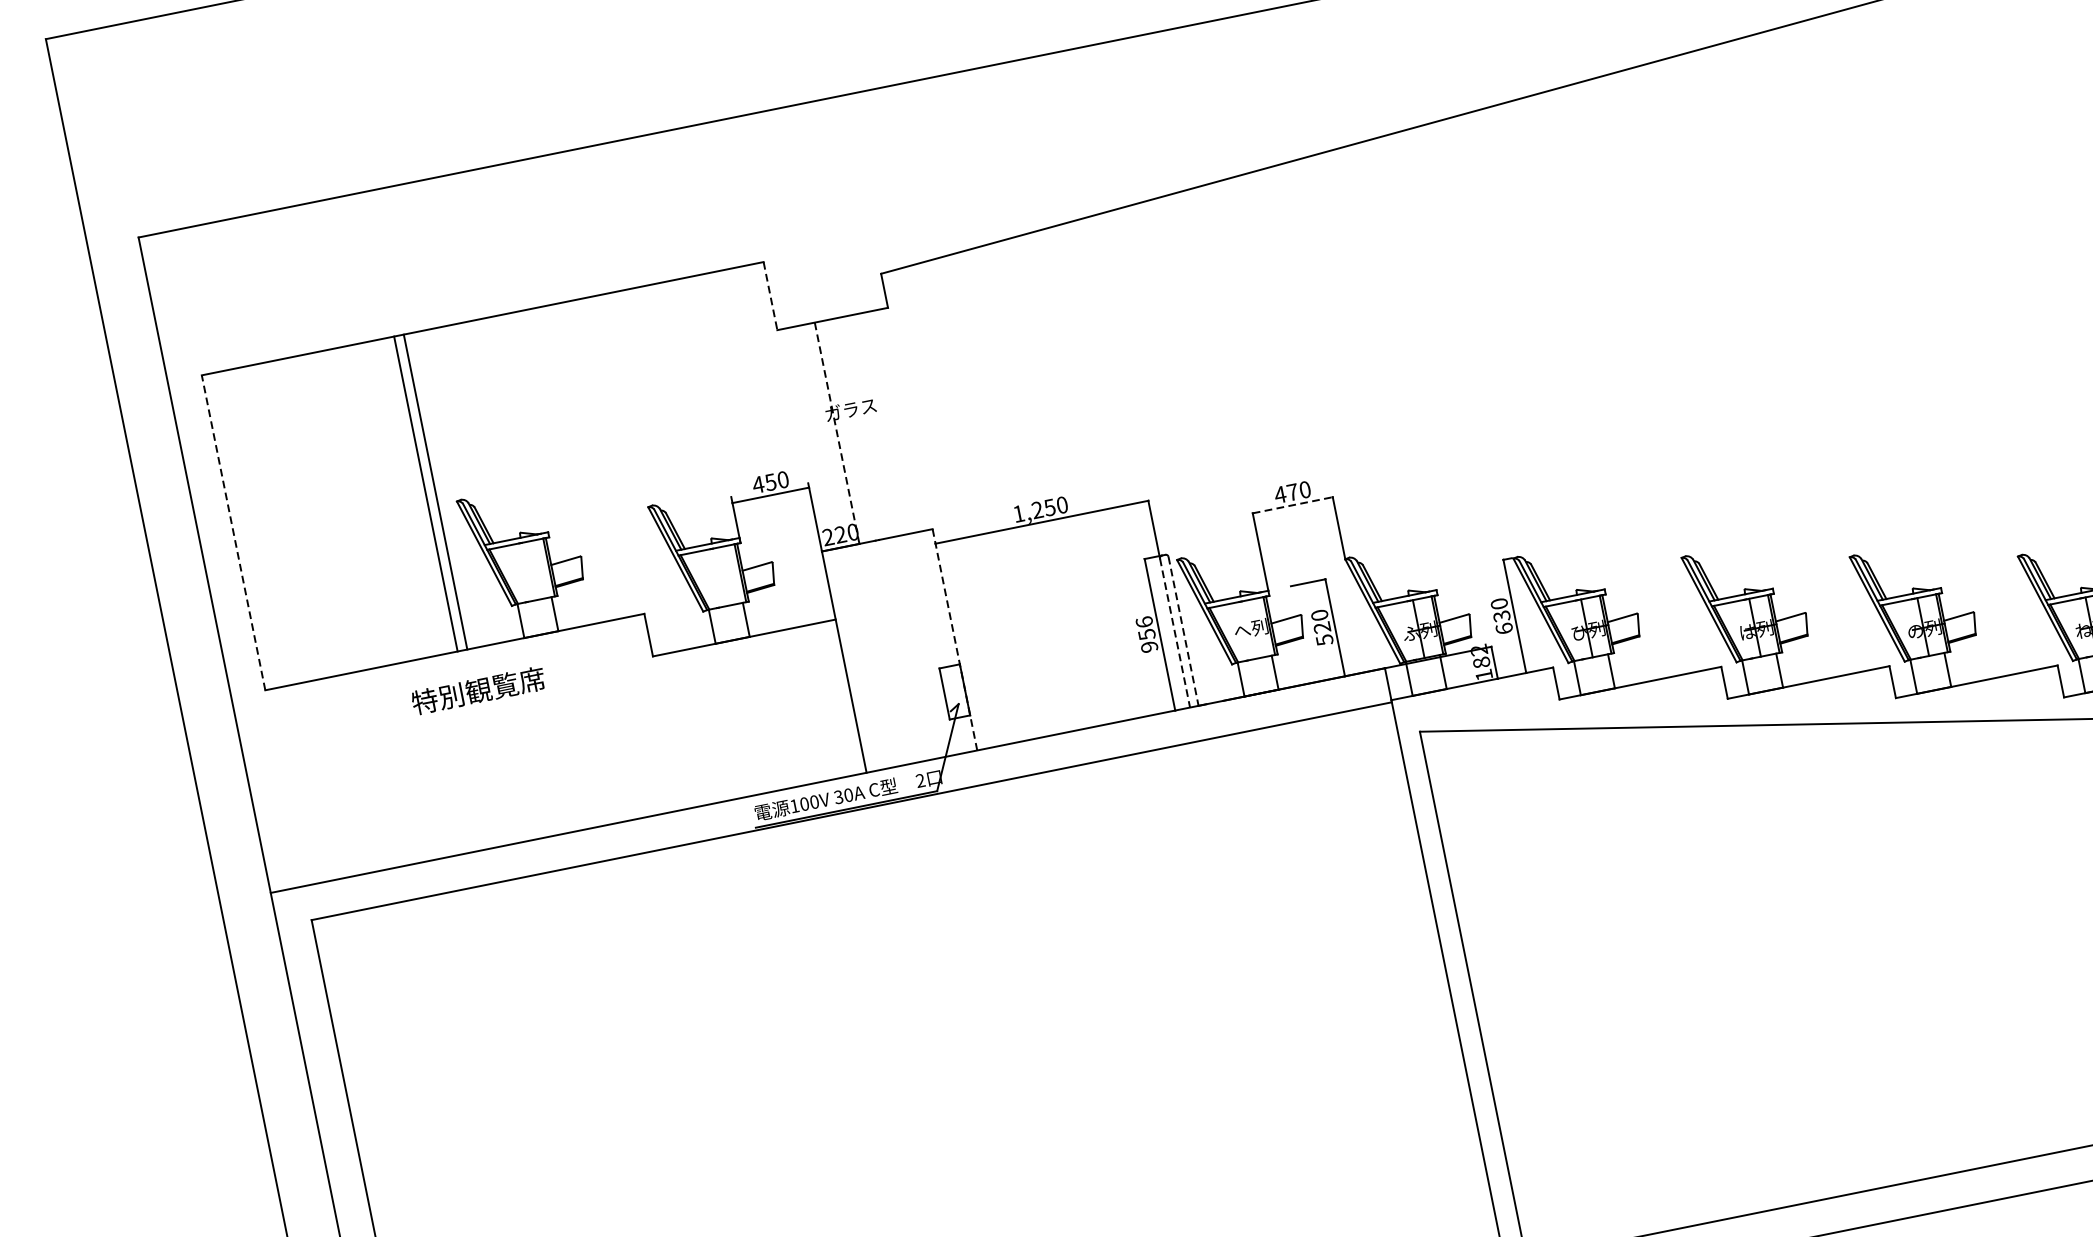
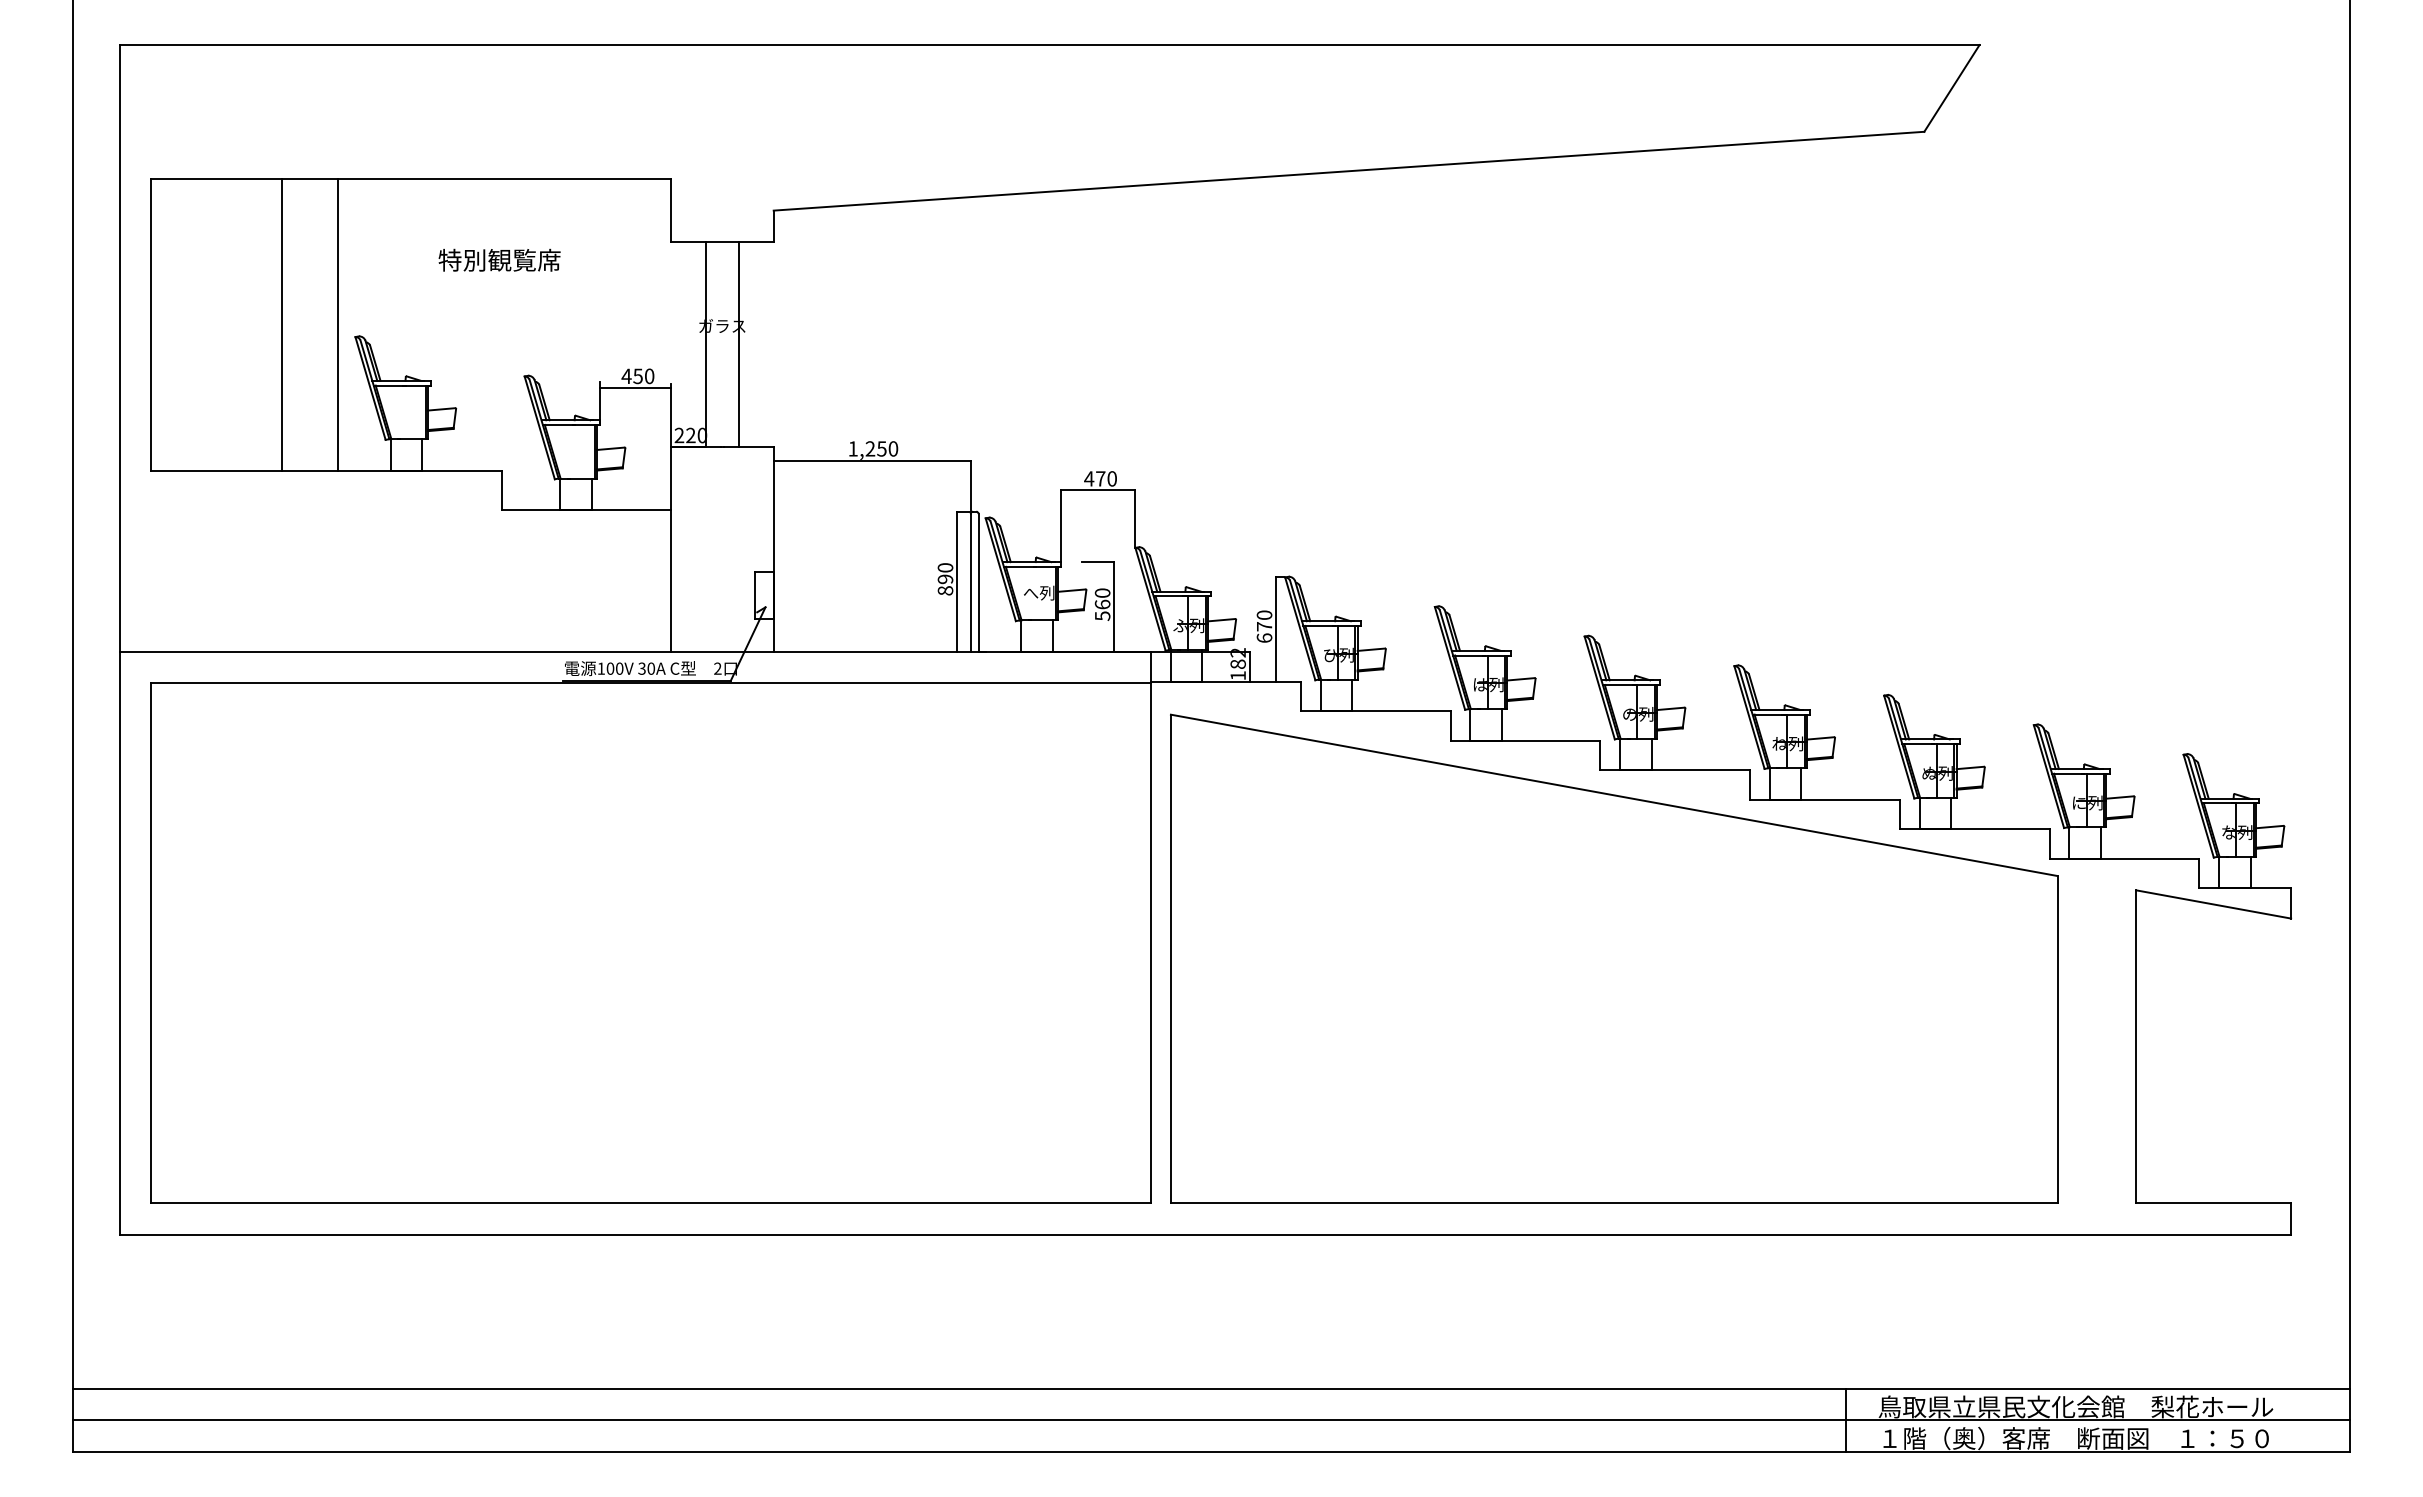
line: (770, 295) -> (671, 210), dashed -> solid
line: (873, 425) -> (739, 344), added
line: (836, 434) -> (705, 345), dashed -> solid
line: (426, 493) -> (282, 324), moved
line: (1292, 505) -> (1098, 490), dashed -> solid
line: (233, 532) -> (151, 324), dashed -> solid
text: (1501, 616) -> (1264, 626), 630 -> 670
text: (1322, 627) -> (1102, 604), 520 -> 560
line: (1183, 631) -> (978, 583), dashed -> solid
line: (1174, 633) -> (970, 583), dashed -> solid
text: (1147, 634) -> (945, 579), 956 -> 890
line: (954, 640) -> (773, 550), dashed -> solid
text: (478, 689) -> (499, 259), moved

